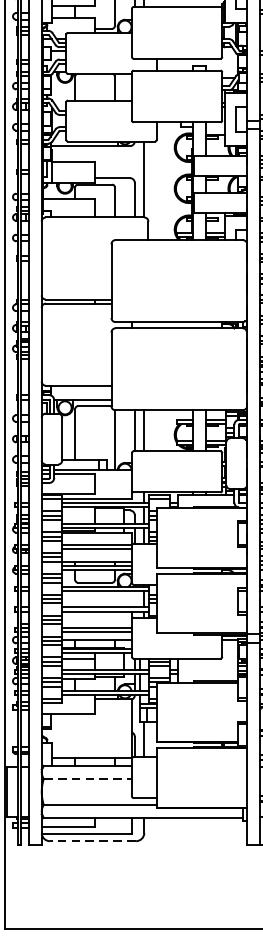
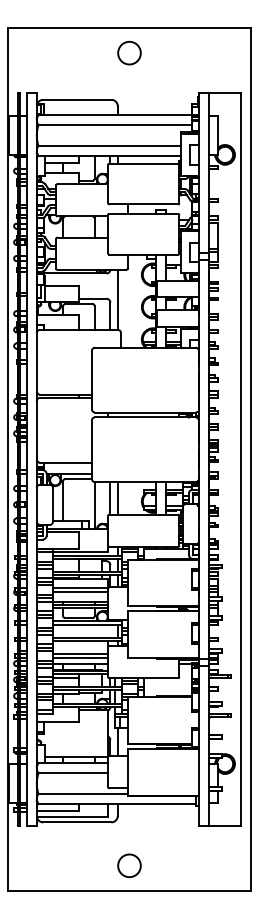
line: (88, 779) -> (73, 773), dashed -> solid
line: (91, 841) -> (76, 822), dashed -> solid
circle: (159, 895) -> (129, 865), added

